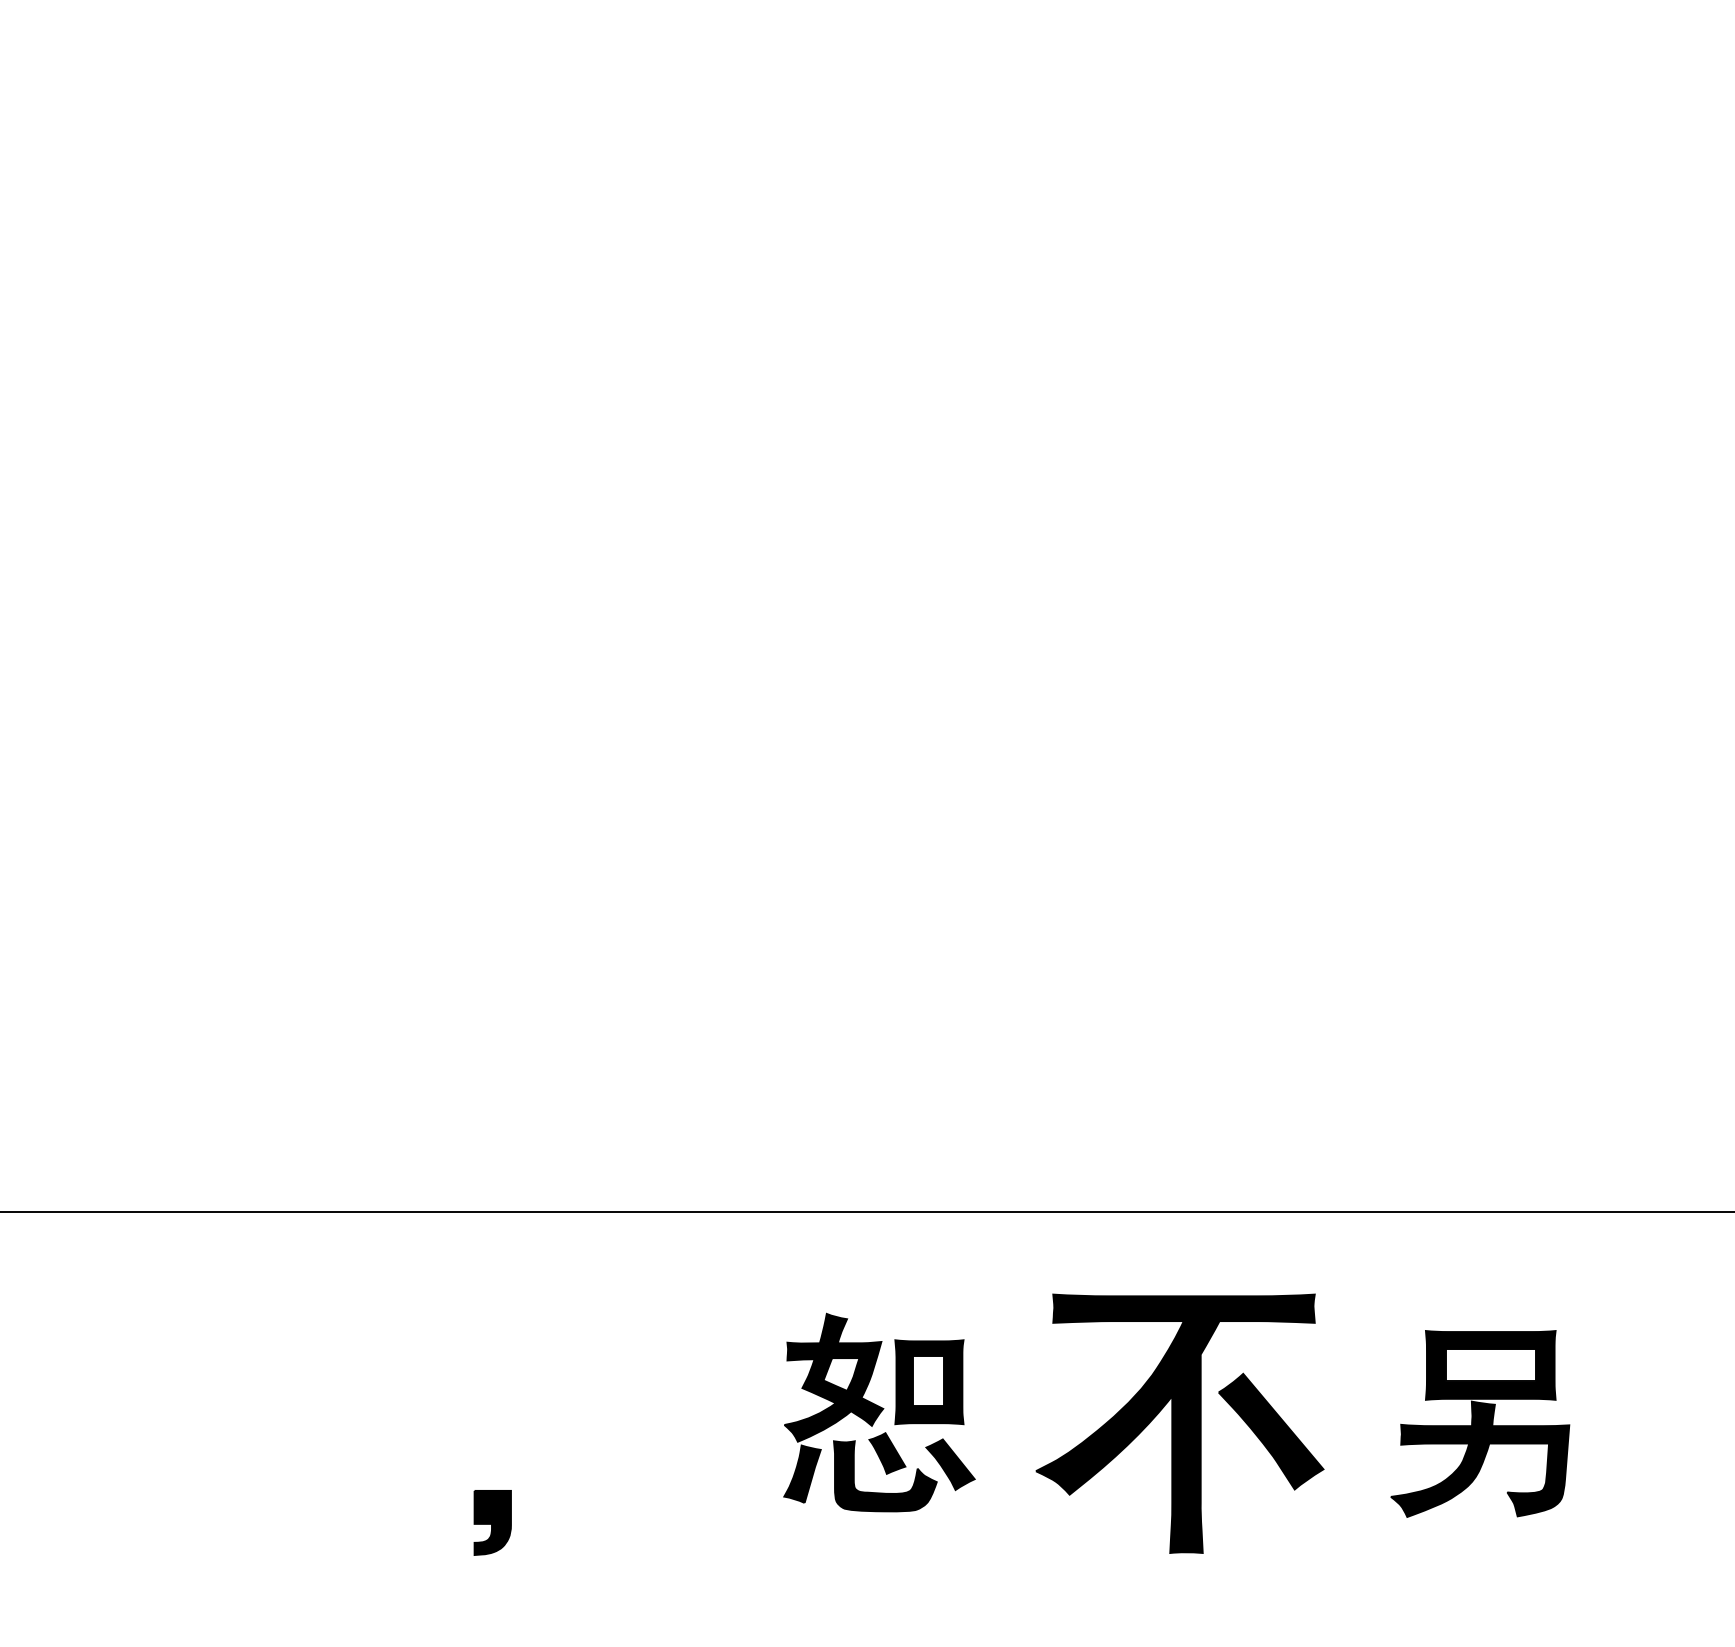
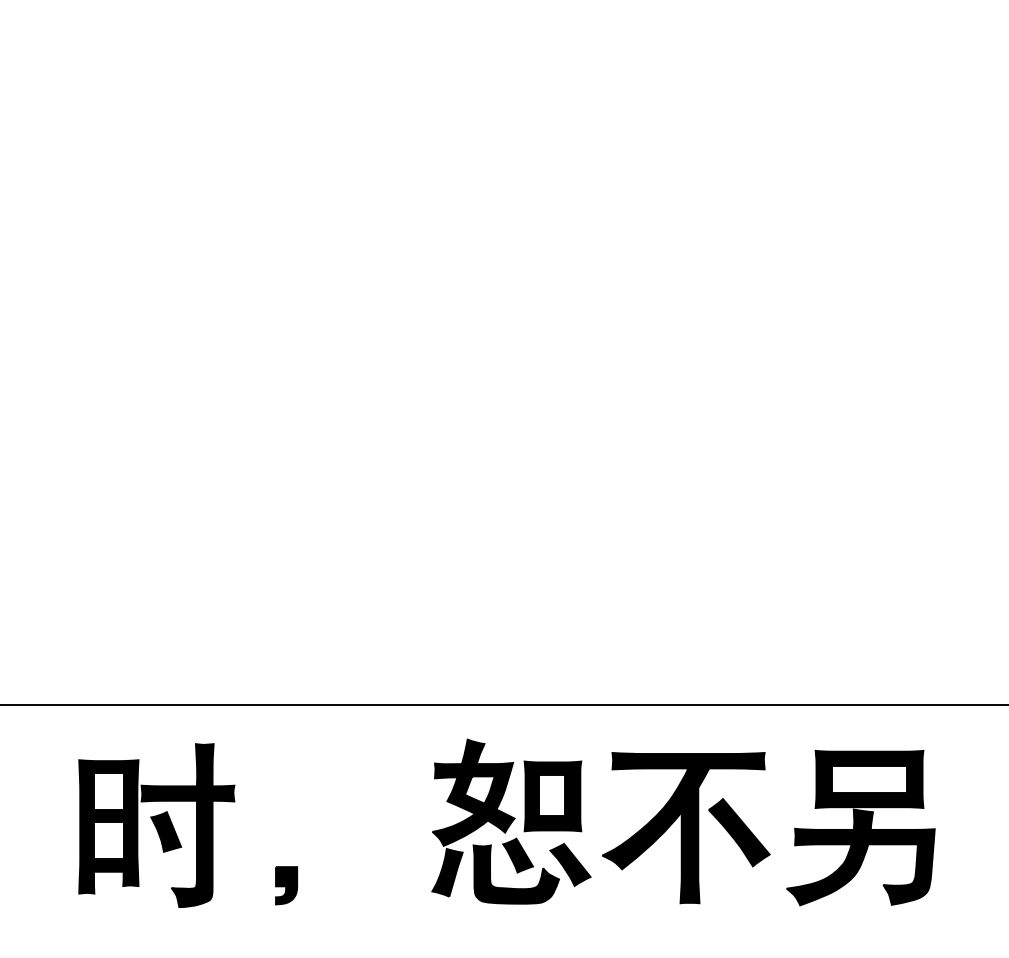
part: (879, 1412) -> (511, 821), size x1.43
part: (269, 1419) -> (156, 825), added
part: (1479, 1424) -> (860, 828), size x1.43

